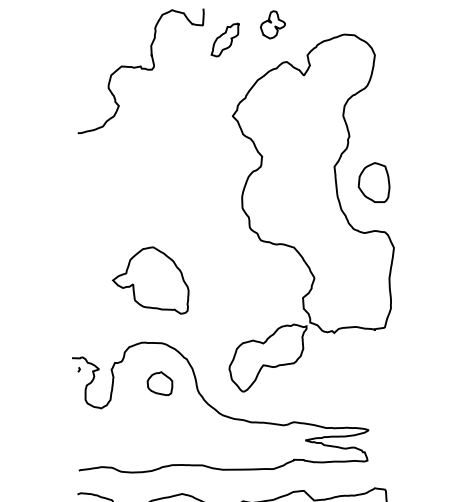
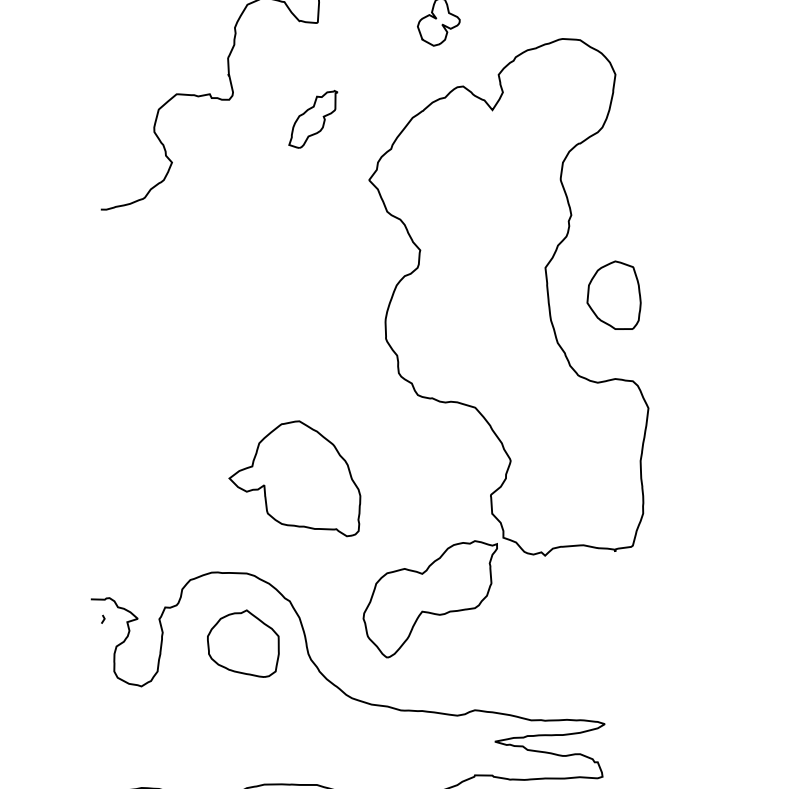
part: (224, 39) -> (311, 118), moved
part: (150, 280) -> (294, 478), moved
part: (159, 383) -> (242, 643), size x1.67

